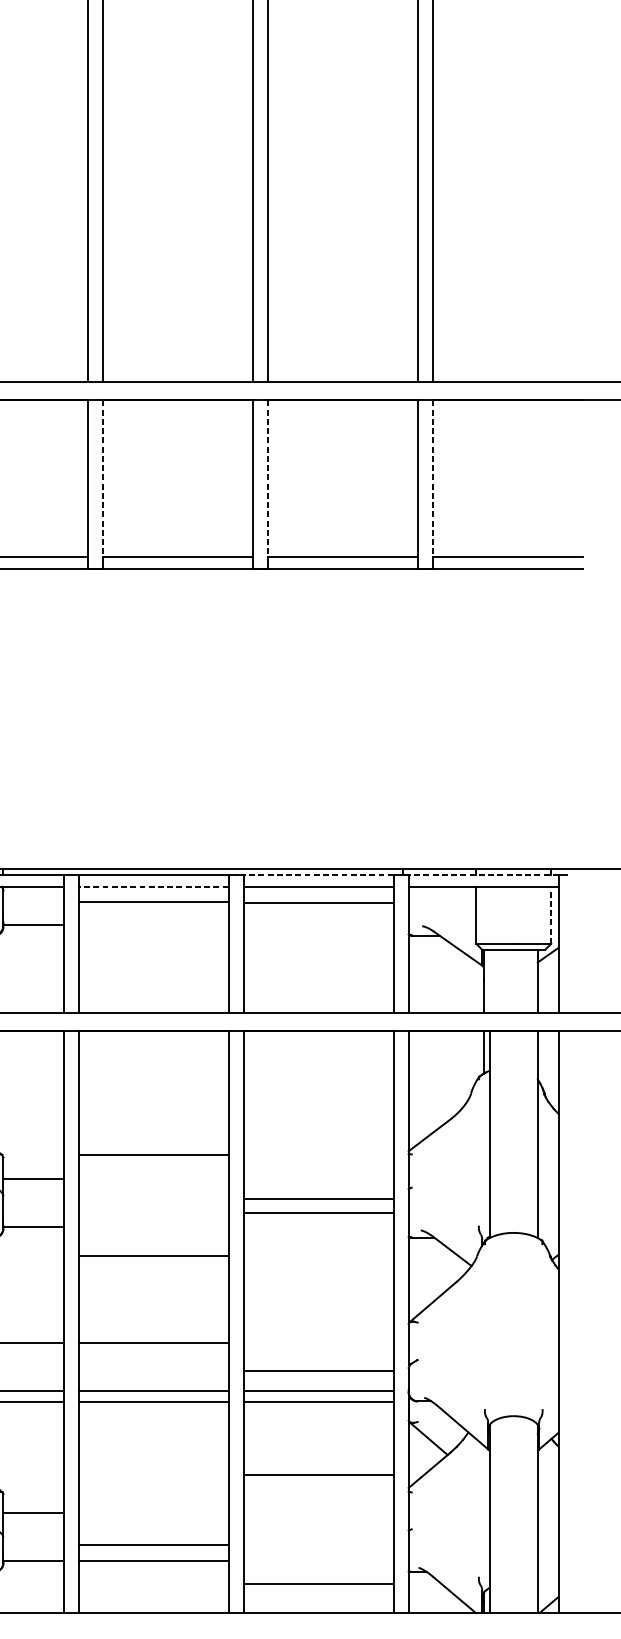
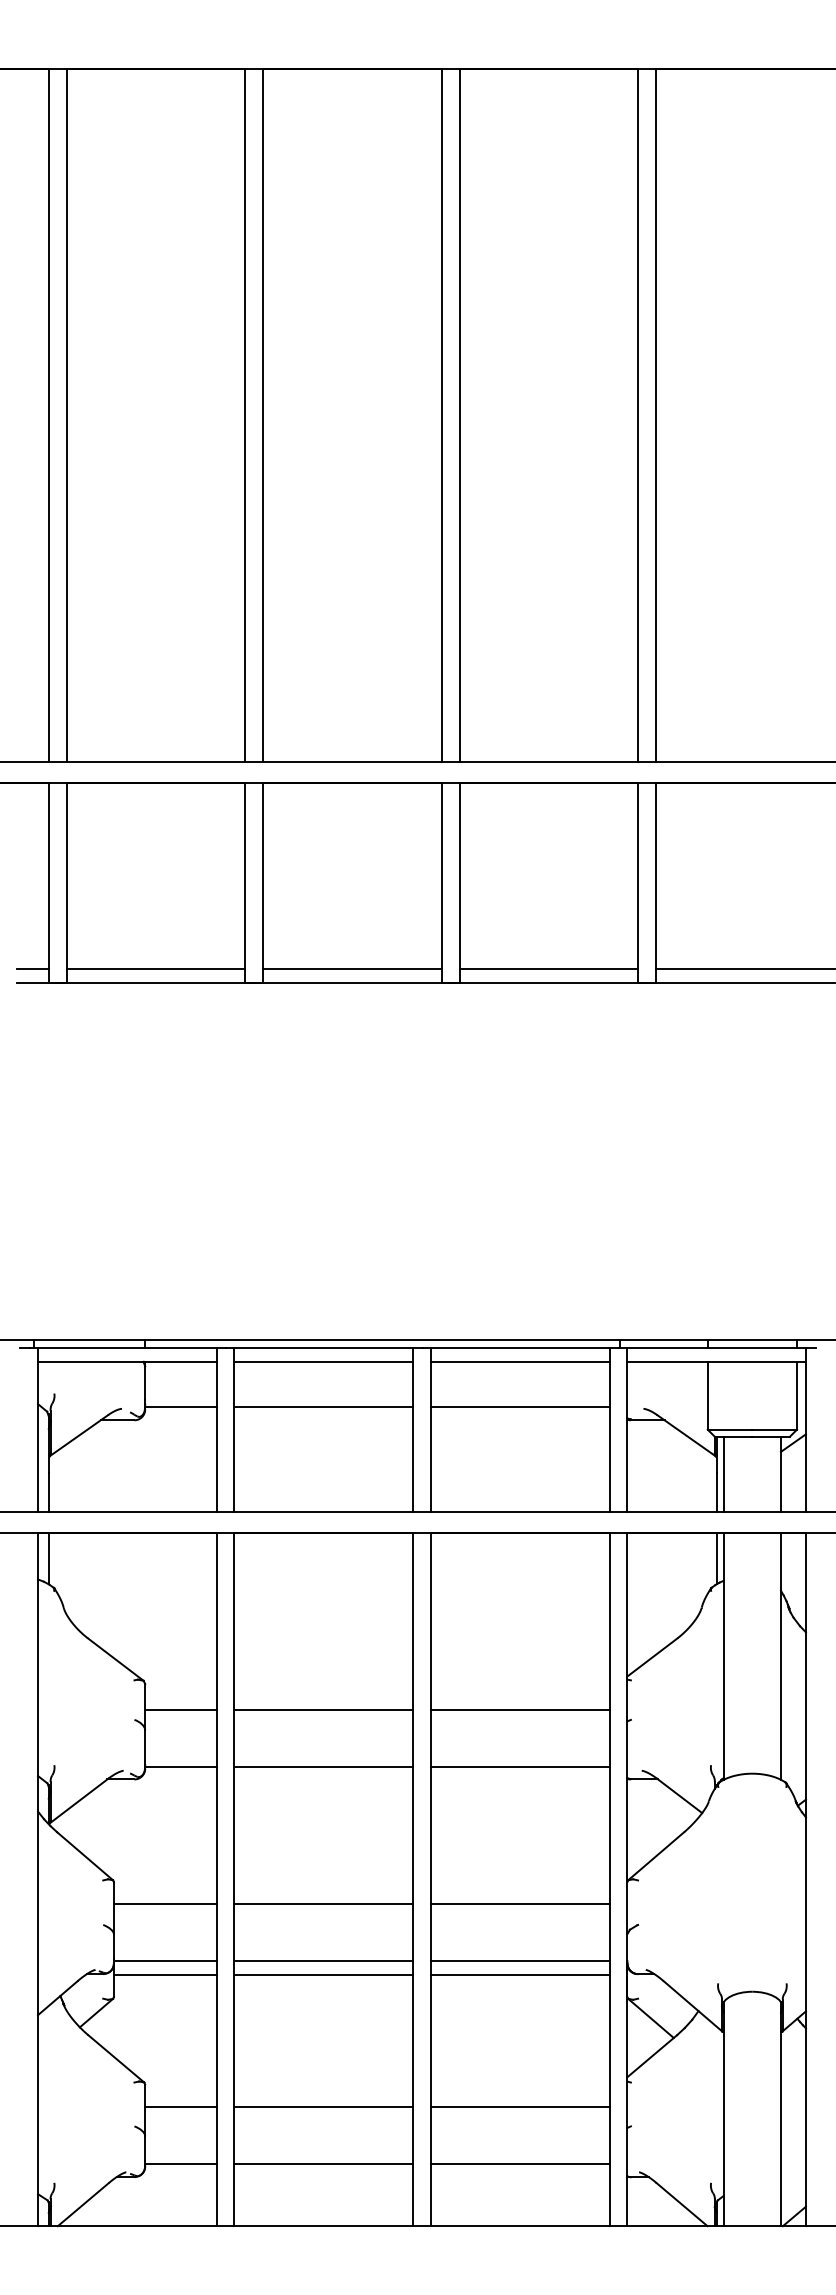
line: (102, 478) -> (263, 876), dashed -> solid
line: (267, 478) -> (459, 876), dashed -> solid
line: (432, 478) -> (655, 876), dashed -> solid
line: (318, 874) -> (519, 1347), dashed -> solid
line: (483, 874) -> (716, 1347), dashed -> solid
line: (153, 886) -> (323, 1361), dashed -> solid
line: (153, 902) -> (323, 1407), moved
line: (318, 903) -> (519, 1407), moved
line: (551, 915) -> (797, 1395), dashed -> solid
line: (489, 980) -> (723, 1473), added
line: (153, 1155) -> (323, 1709), moved
line: (318, 1199) -> (519, 1766), moved
line: (318, 1213) -> (519, 1709), moved
line: (153, 1255) -> (323, 1766), moved
line: (318, 1371) -> (519, 1904), moved
line: (318, 1475) -> (519, 2107), moved
line: (153, 1545) -> (323, 2107), moved
line: (318, 1584) -> (519, 2164), moved

